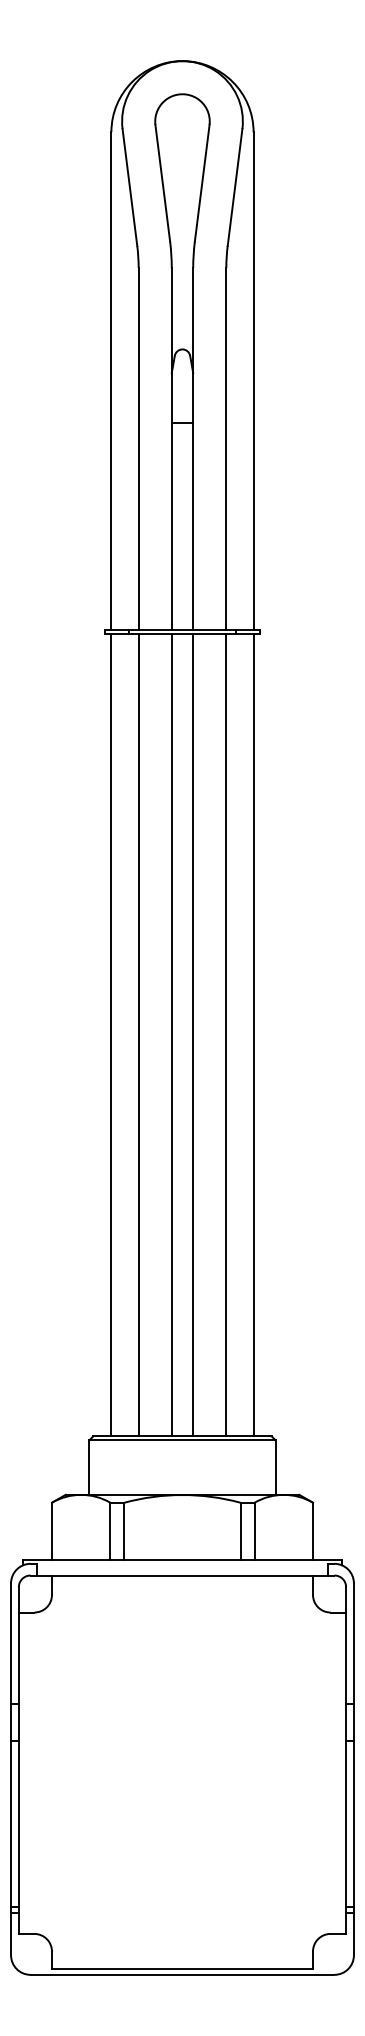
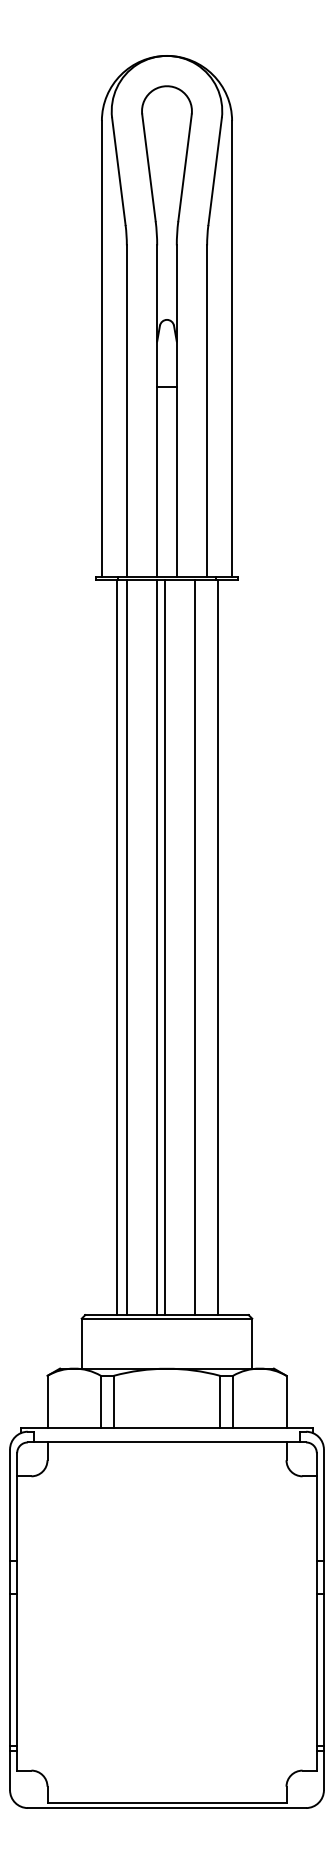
line: (110, 1034) -> (116, 947), moved
line: (192, 1034) -> (164, 947), moved
line: (226, 1034) -> (195, 947), moved
line: (254, 1034) -> (218, 947), moved

